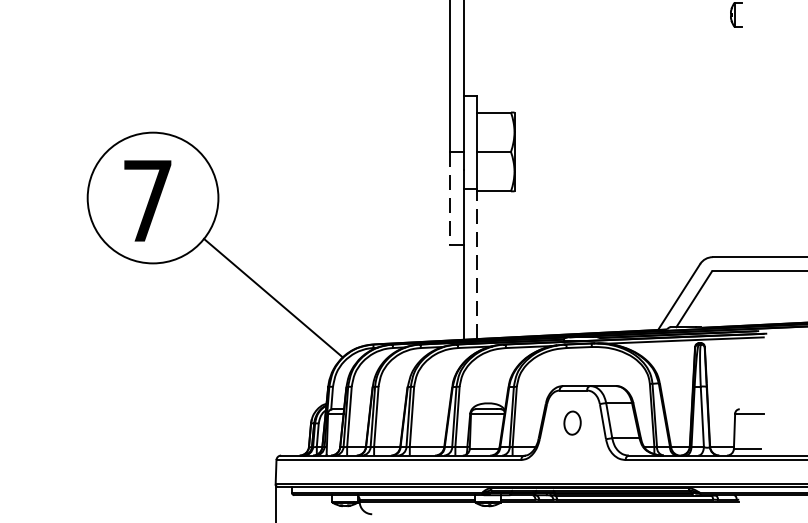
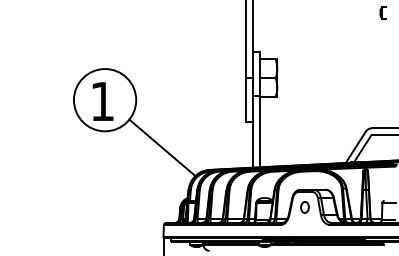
line: (449, 198) -> (246, 100), dashed -> solid
text: (147, 200) -> (102, 101), 7 -> 1
line: (477, 263) -> (259, 131), dashed -> solid

